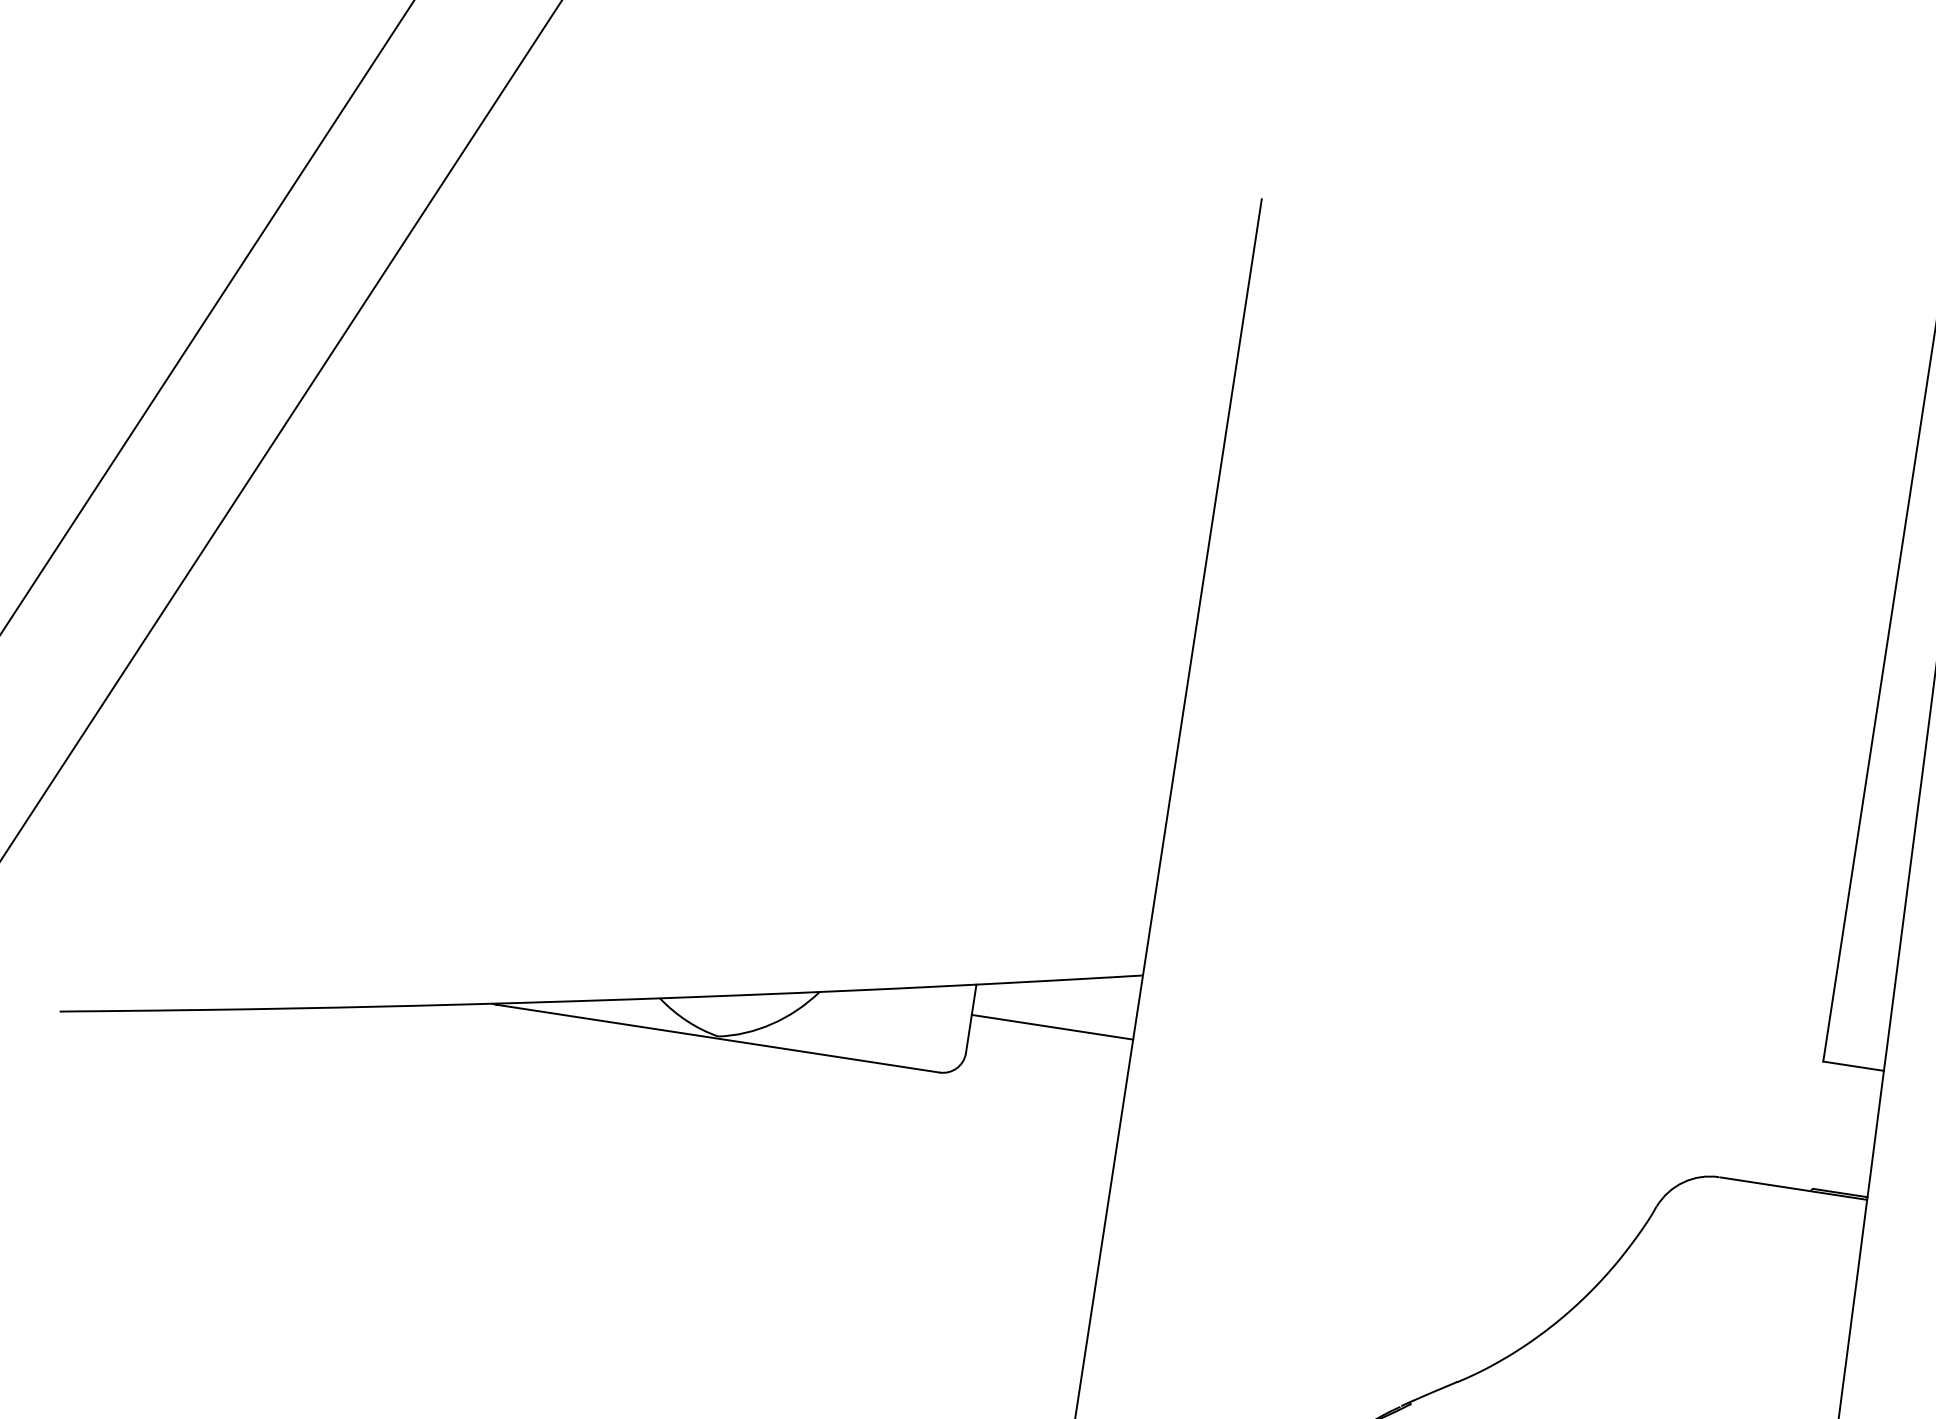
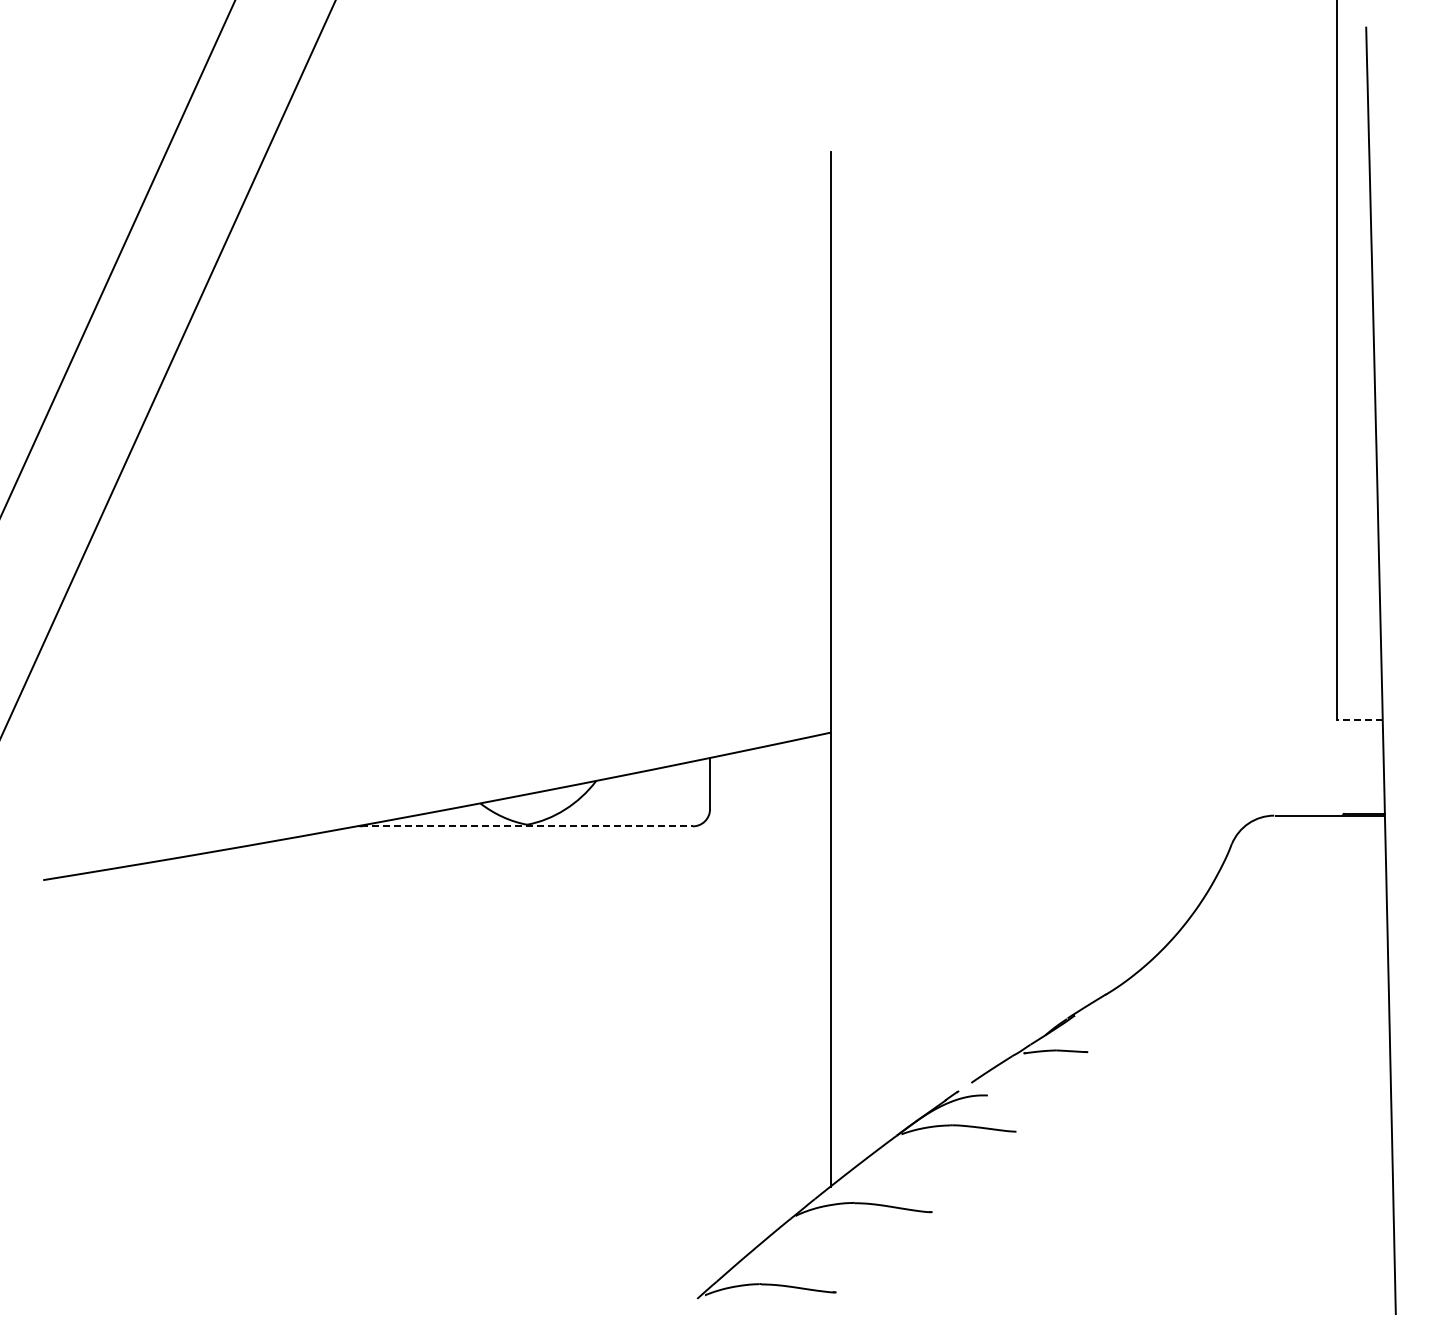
line: (1052, 1027) -> (770, 780), removed
line: (718, 1038) -> (527, 826), solid -> dashed
line: (1854, 1066) -> (1360, 719), solid -> dashed

